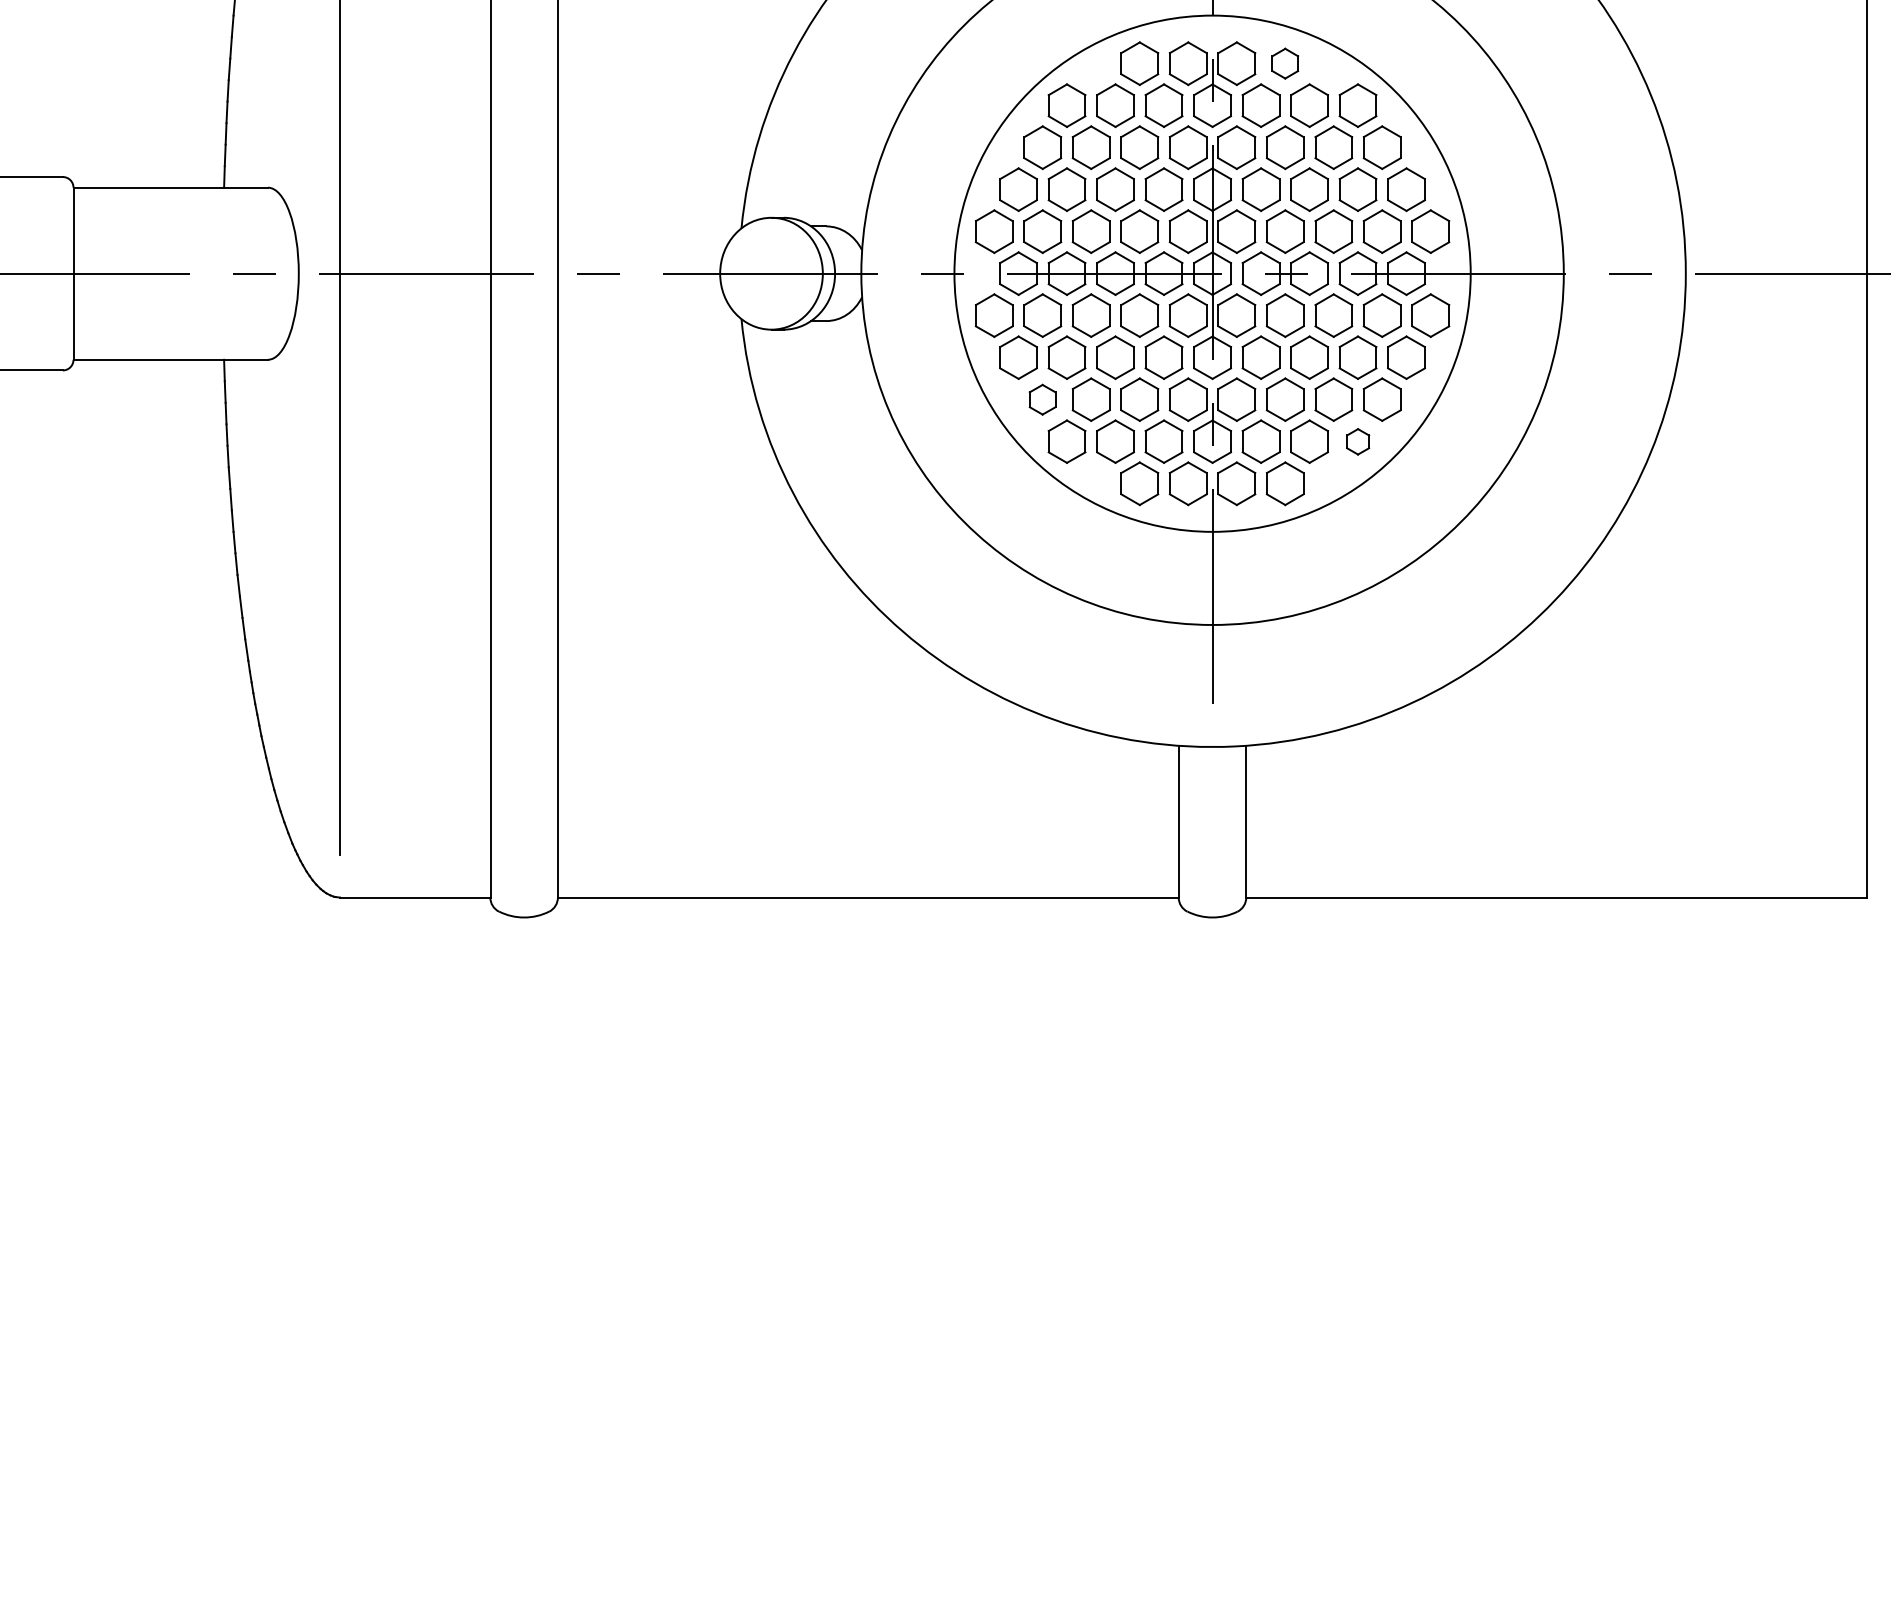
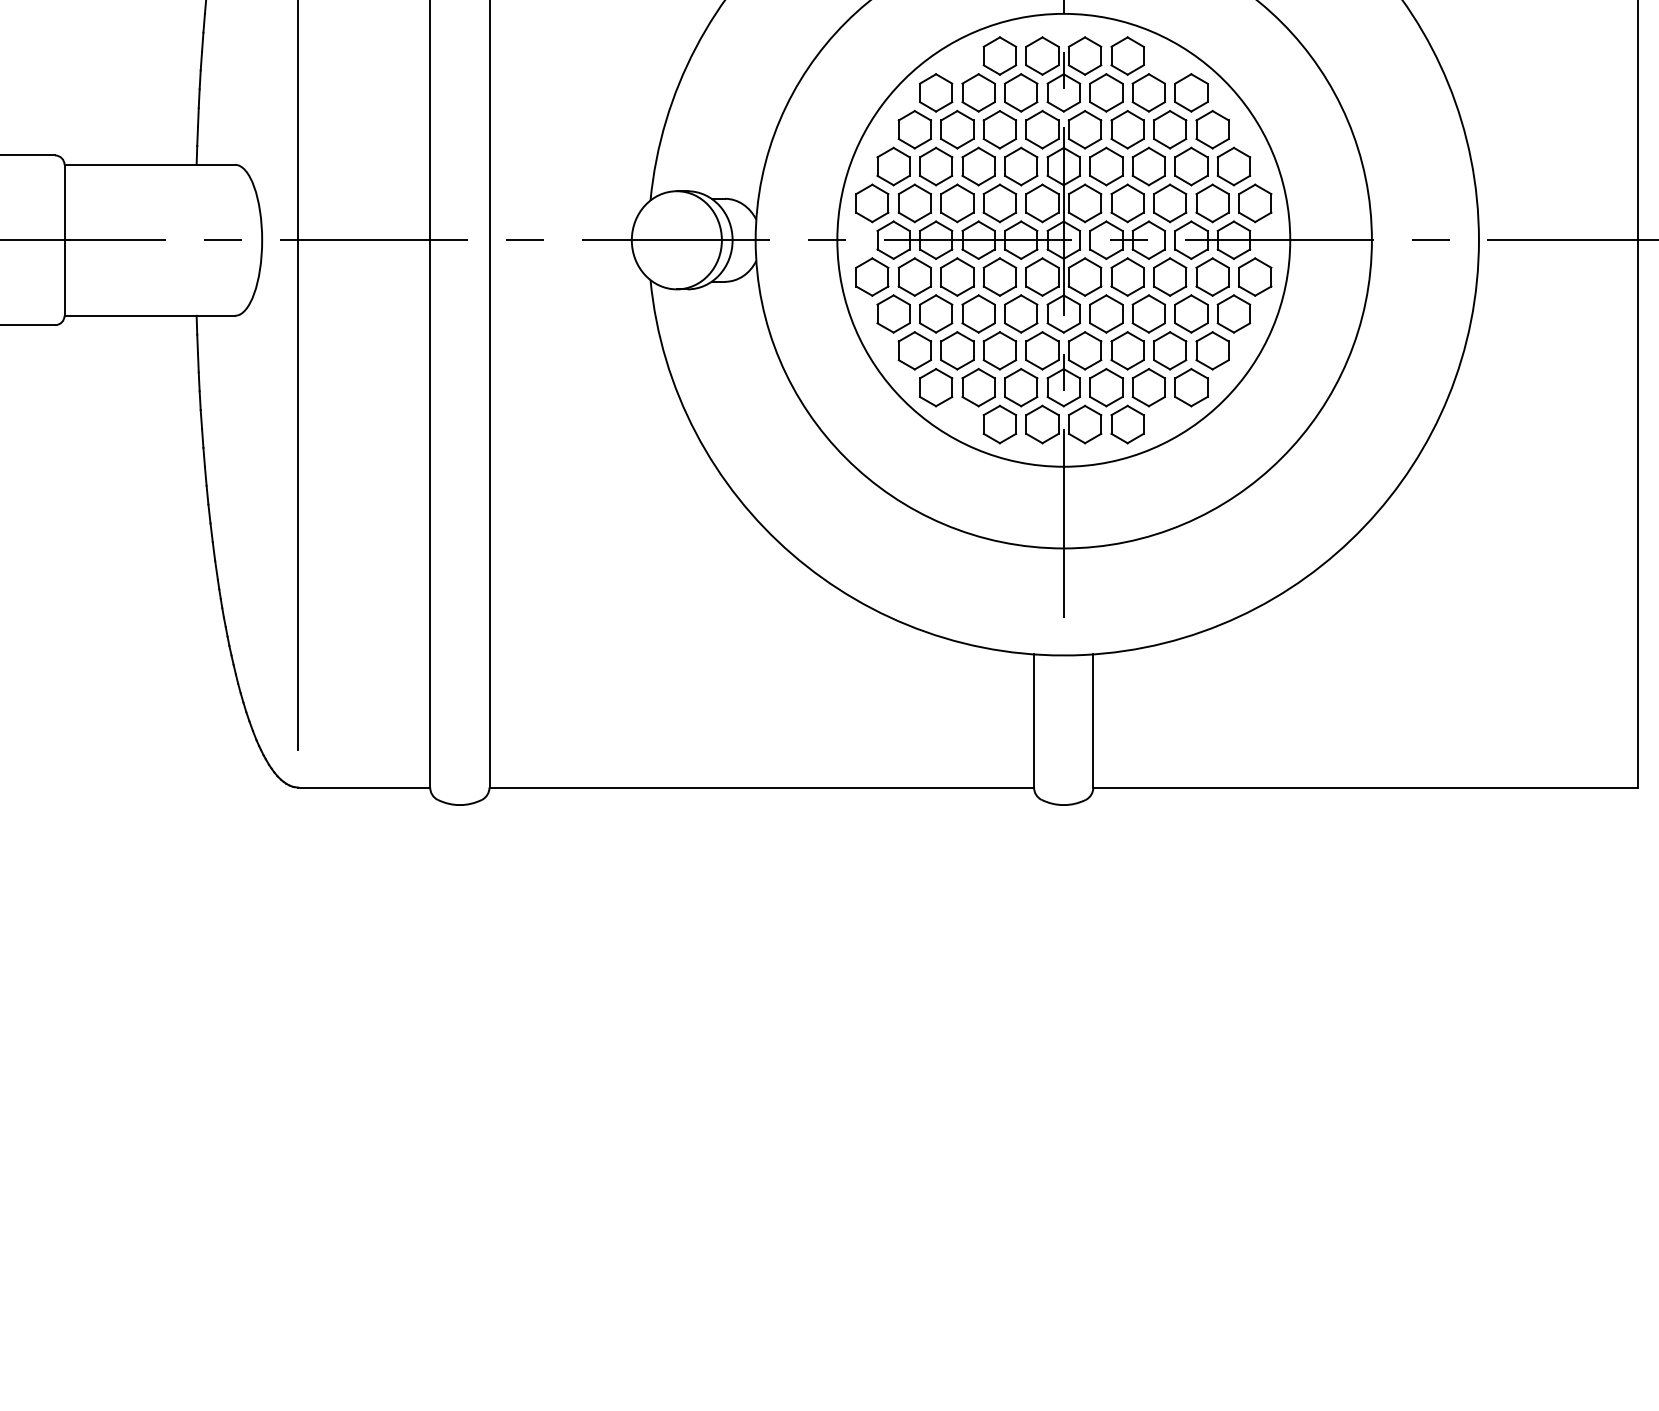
part: (1285, 63) -> (1127, 55), size x1.43
part: (1042, 399) -> (914, 350), size x1.43
part: (1358, 441) -> (1191, 387), size x1.67

